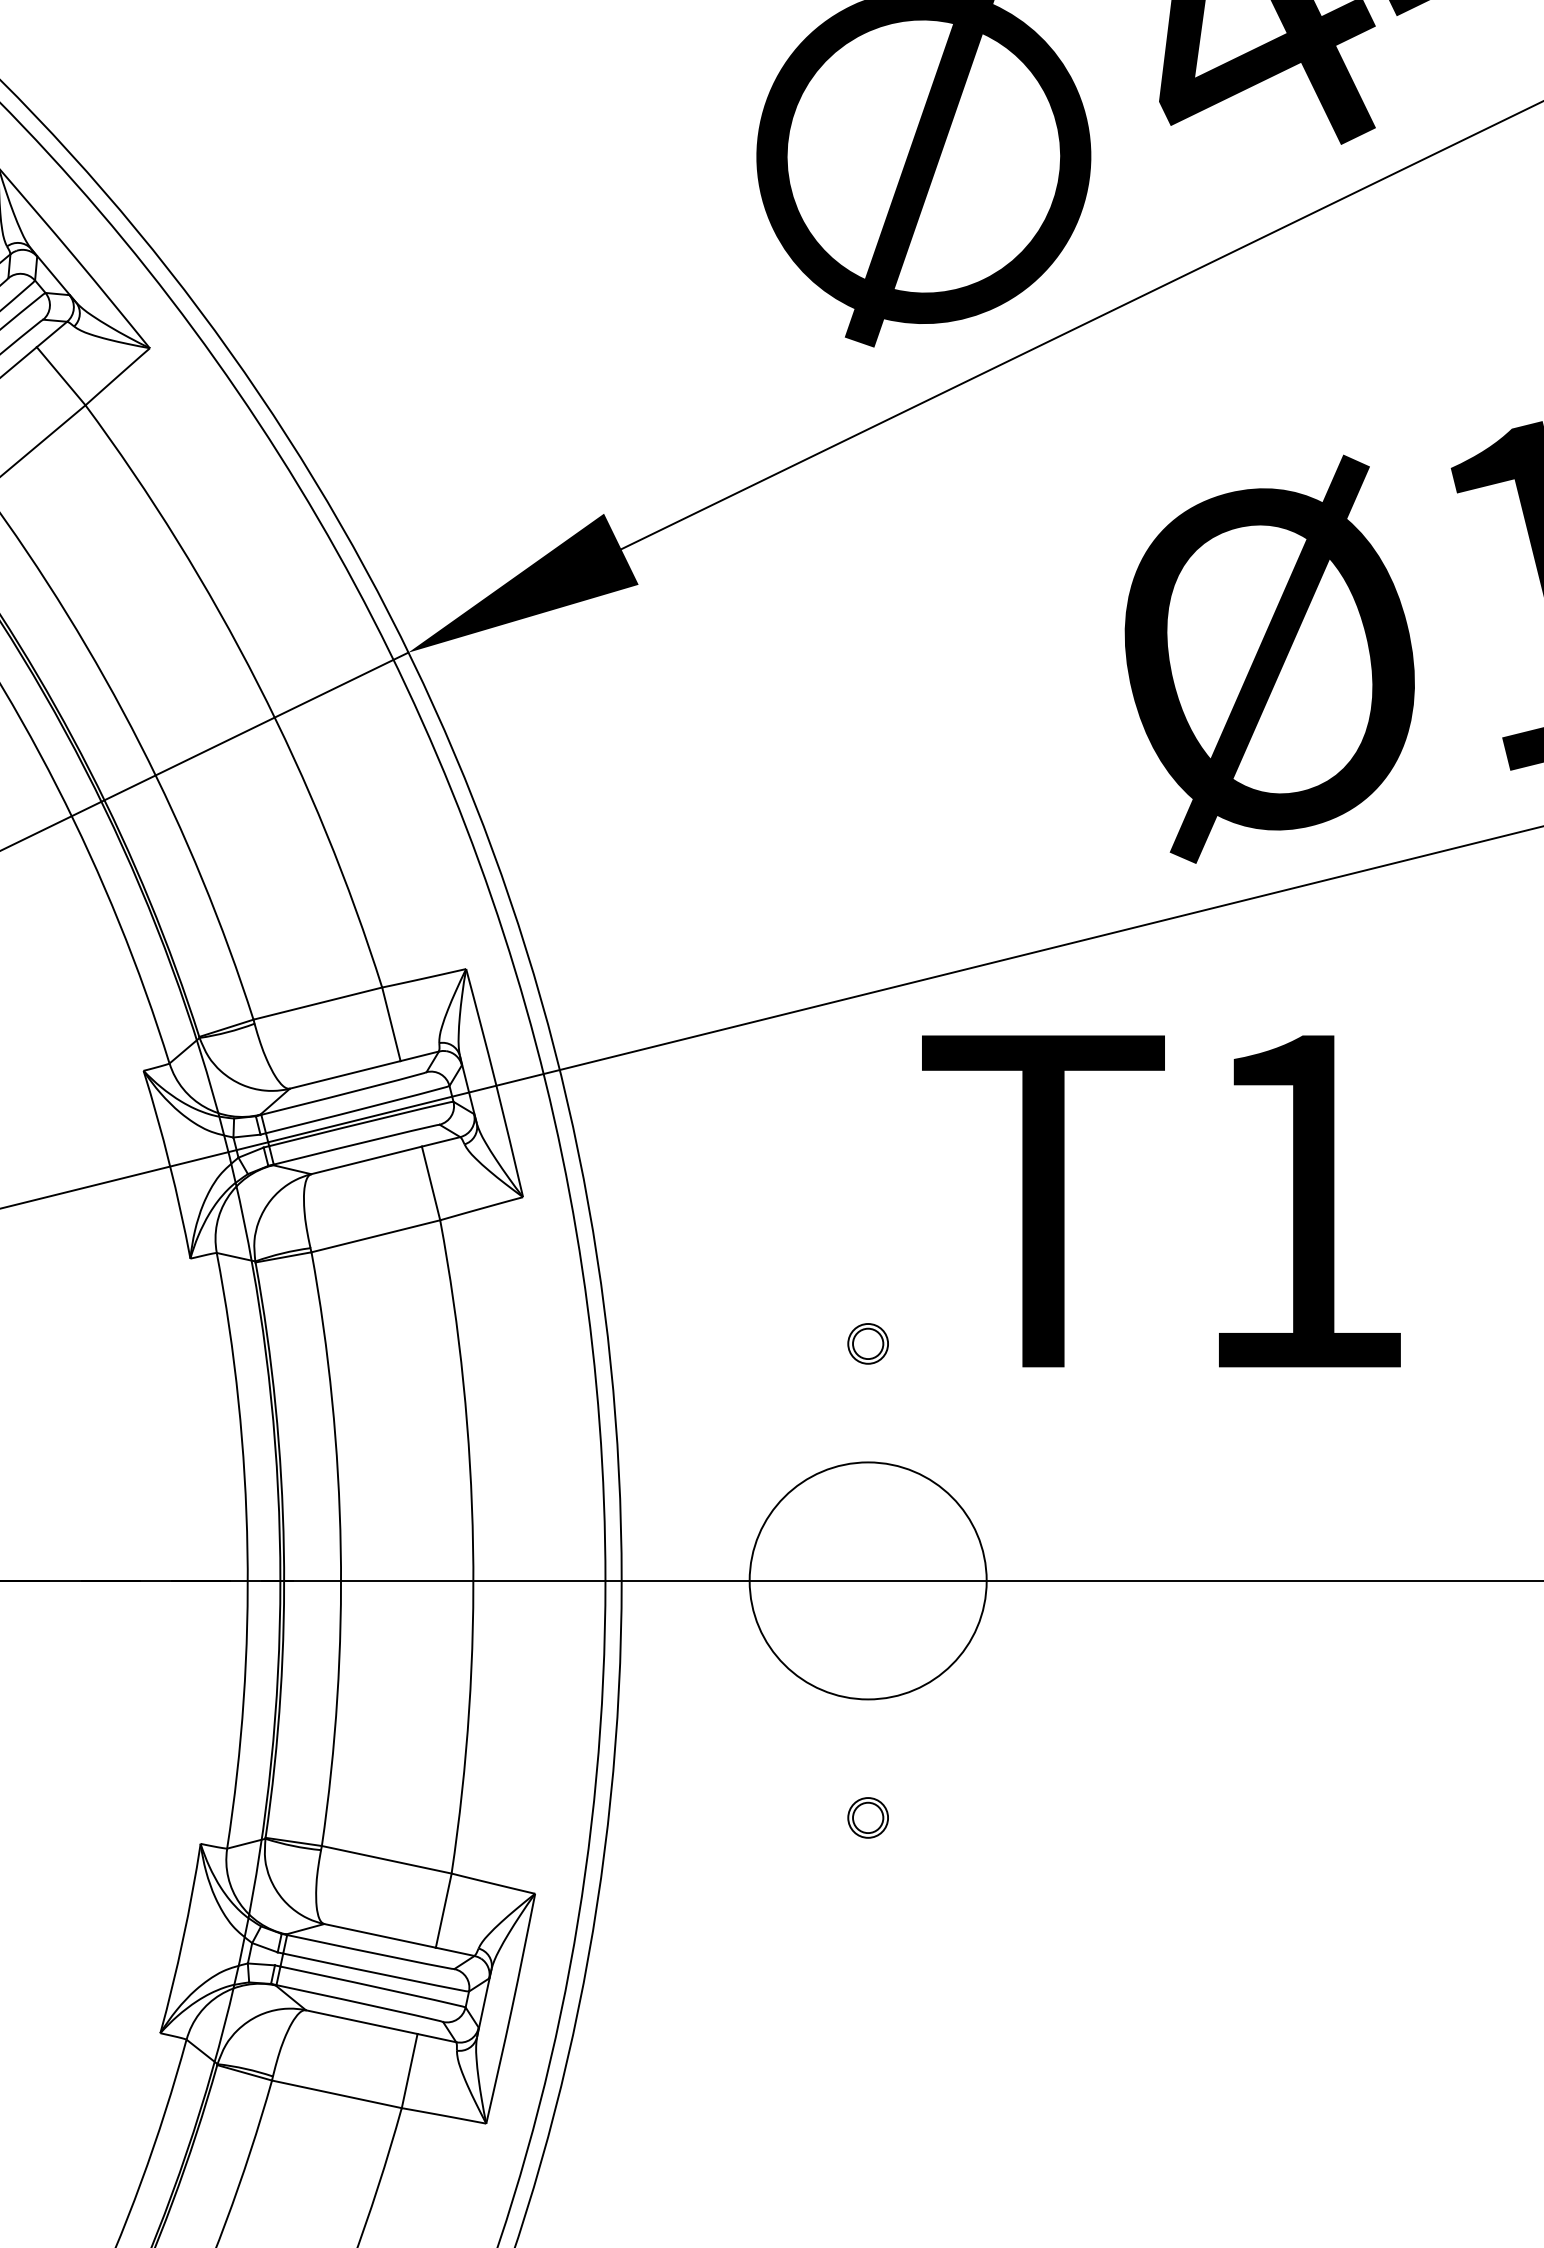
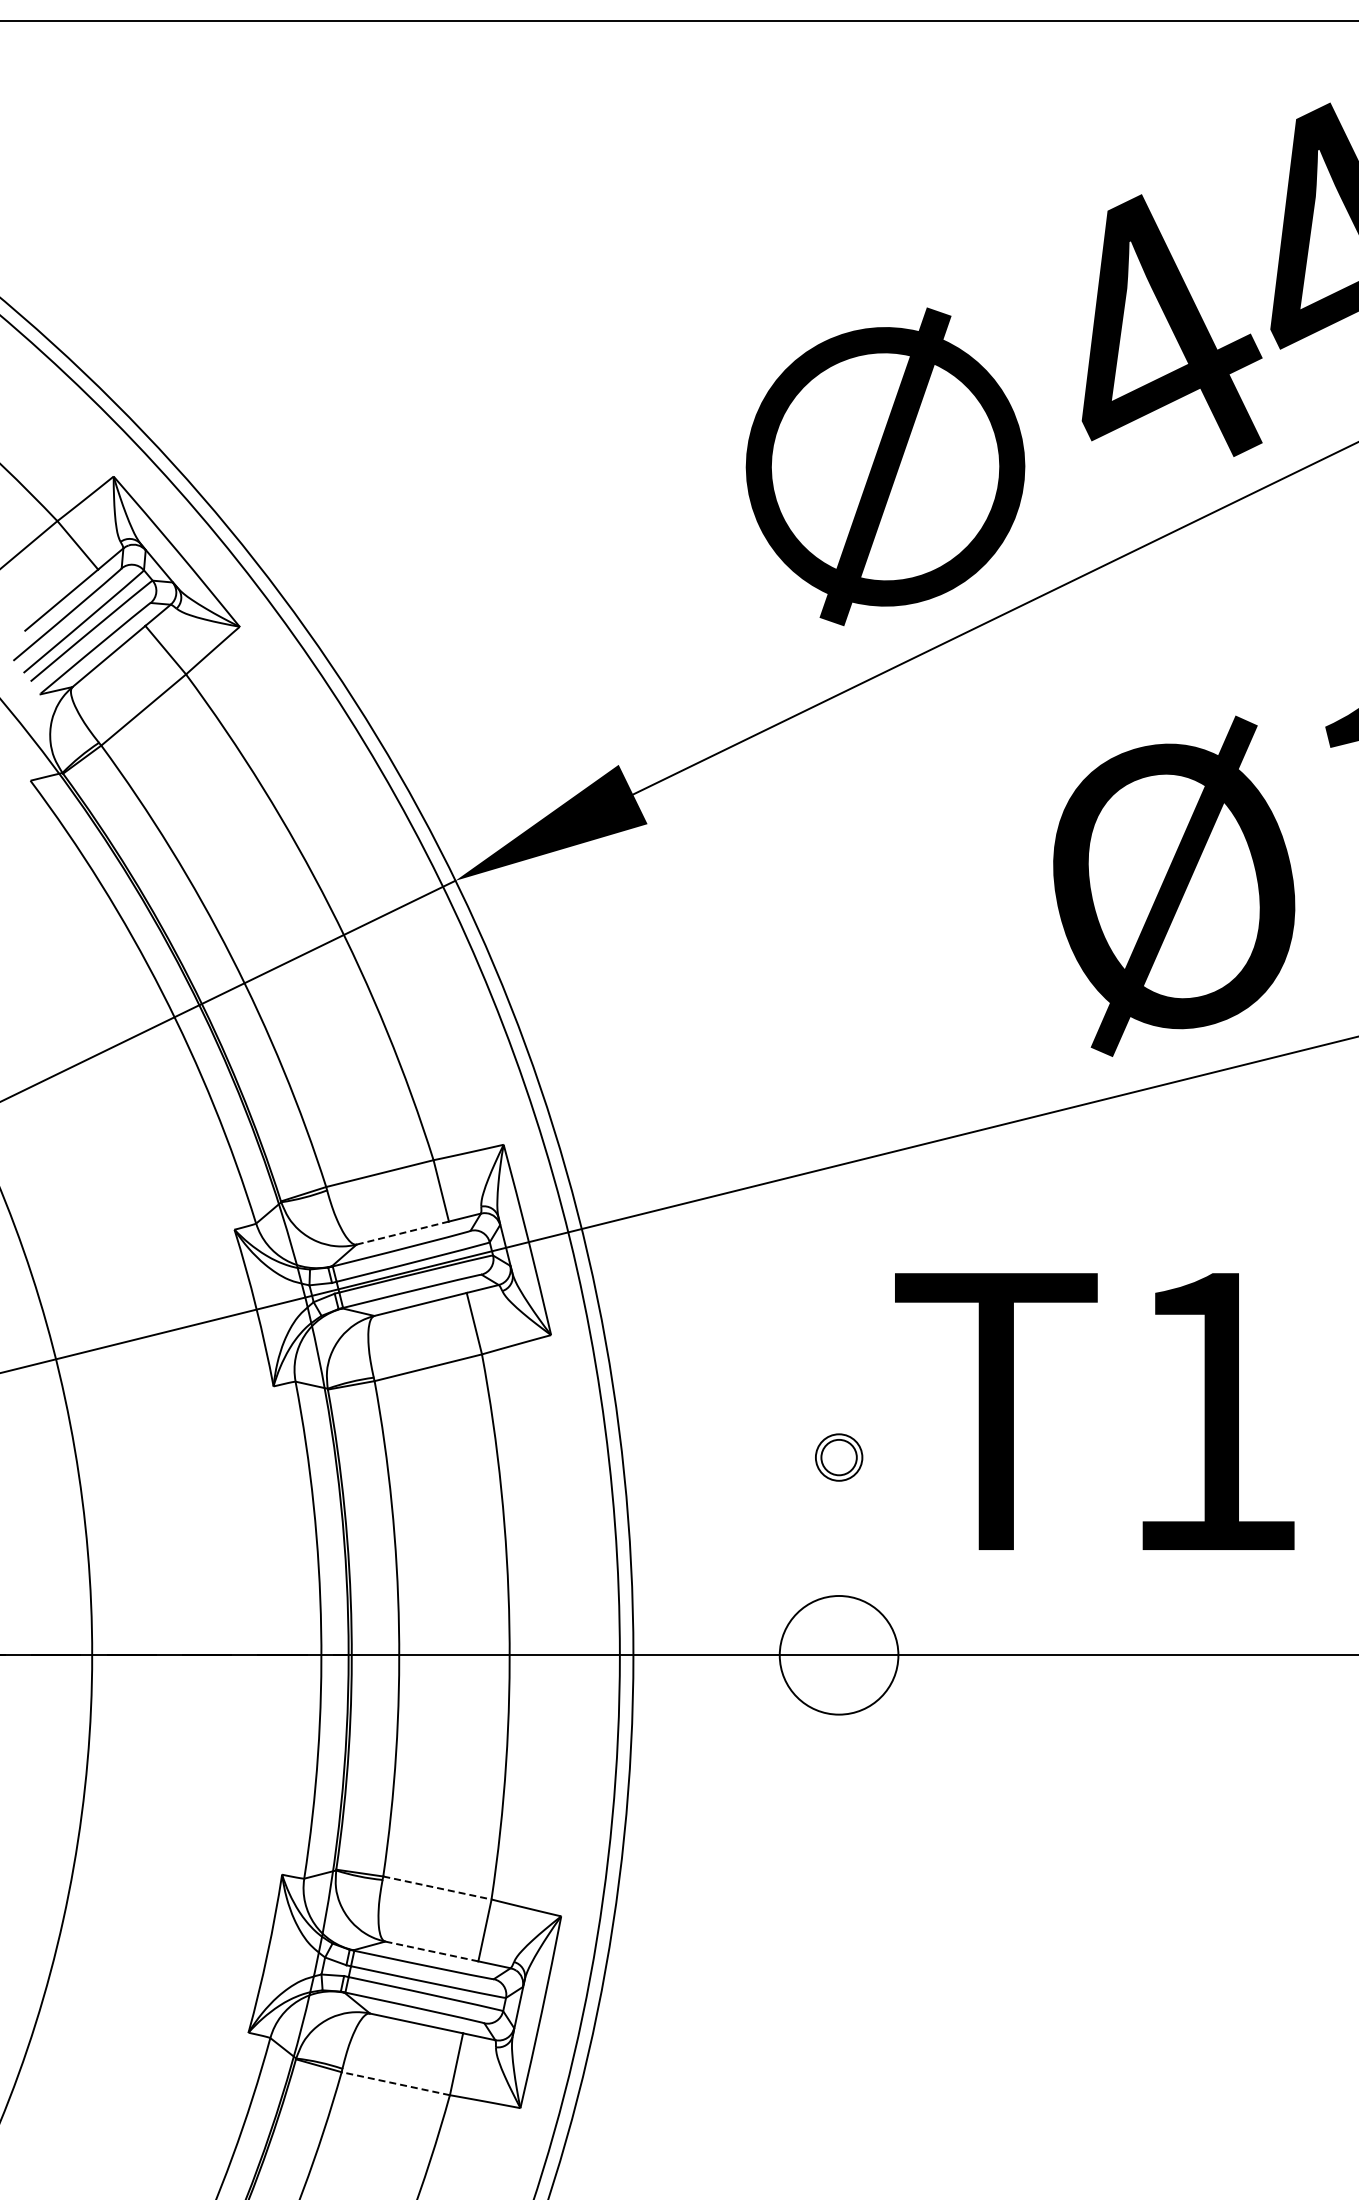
line: (344, 1075) -> (402, 1233), solid -> dashed
text: (1161, 1201) -> (1094, 1411), moved
part: (867, 1343) -> (838, 1457), size x1.4
circle: (867, 1581) -> (838, 1655), size x0.6
part: (867, 1817) -> (838, 1852), removed
line: (386, 1860) -> (437, 1888), solid -> dashed
line: (379, 1935) -> (431, 1951), solid -> dashed
line: (336, 2094) -> (395, 2083), solid -> dashed

